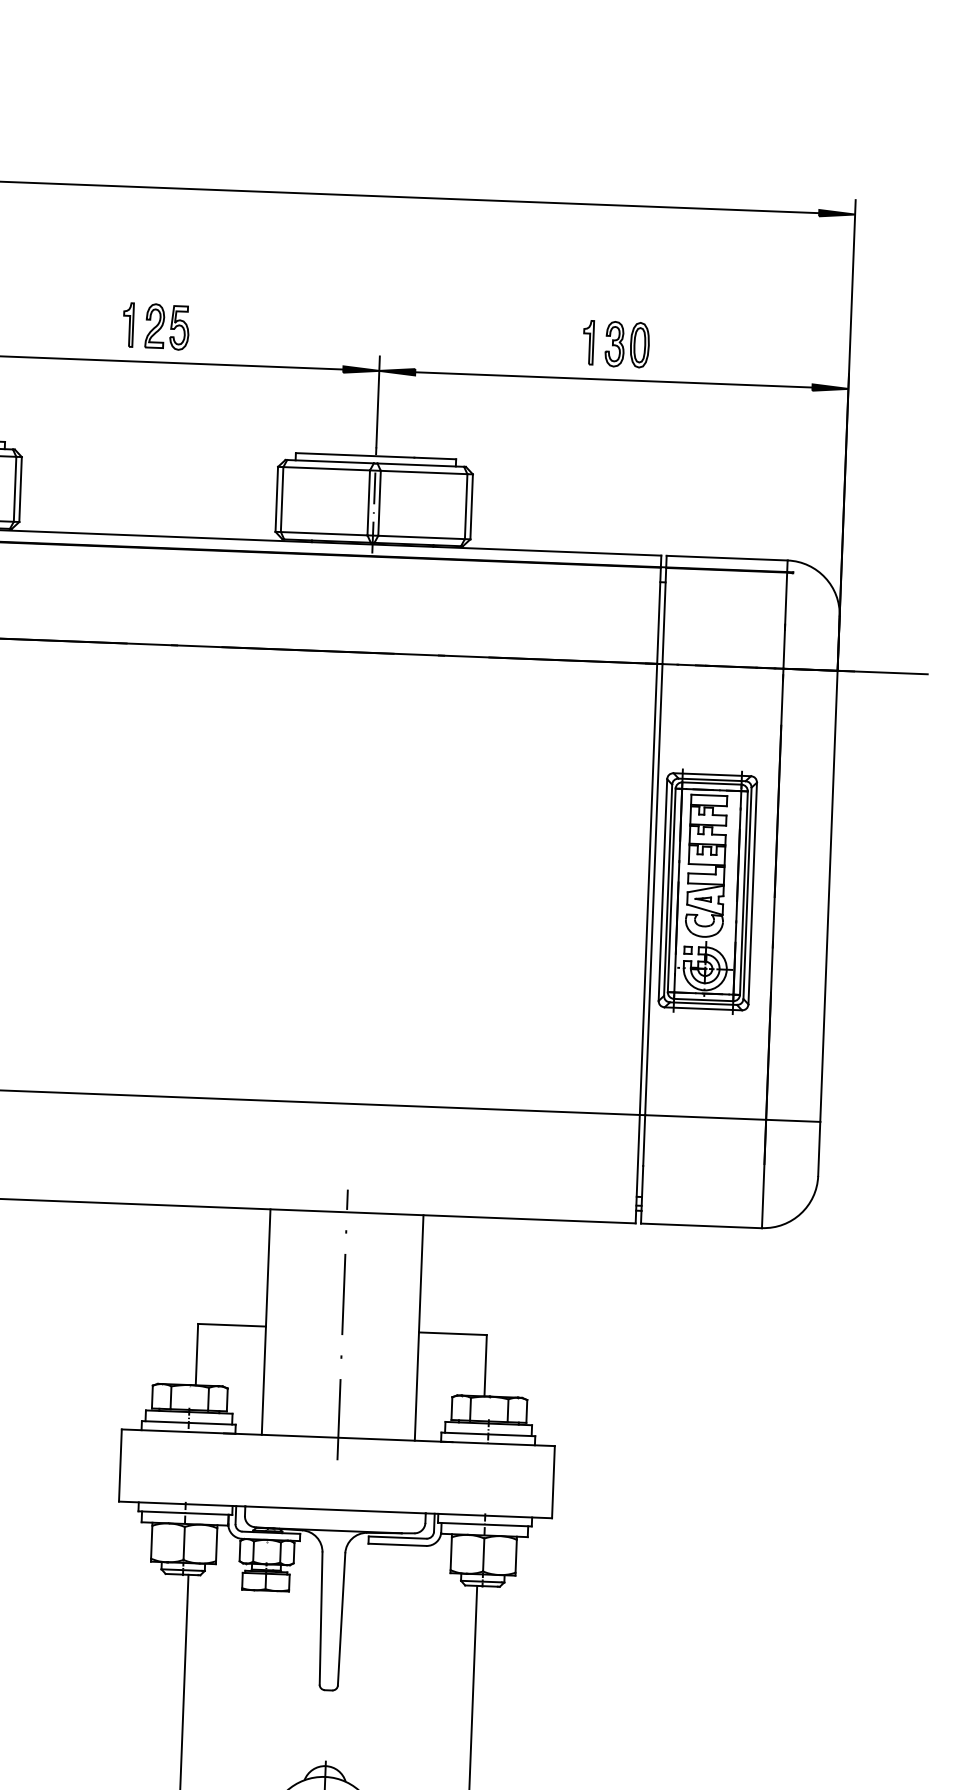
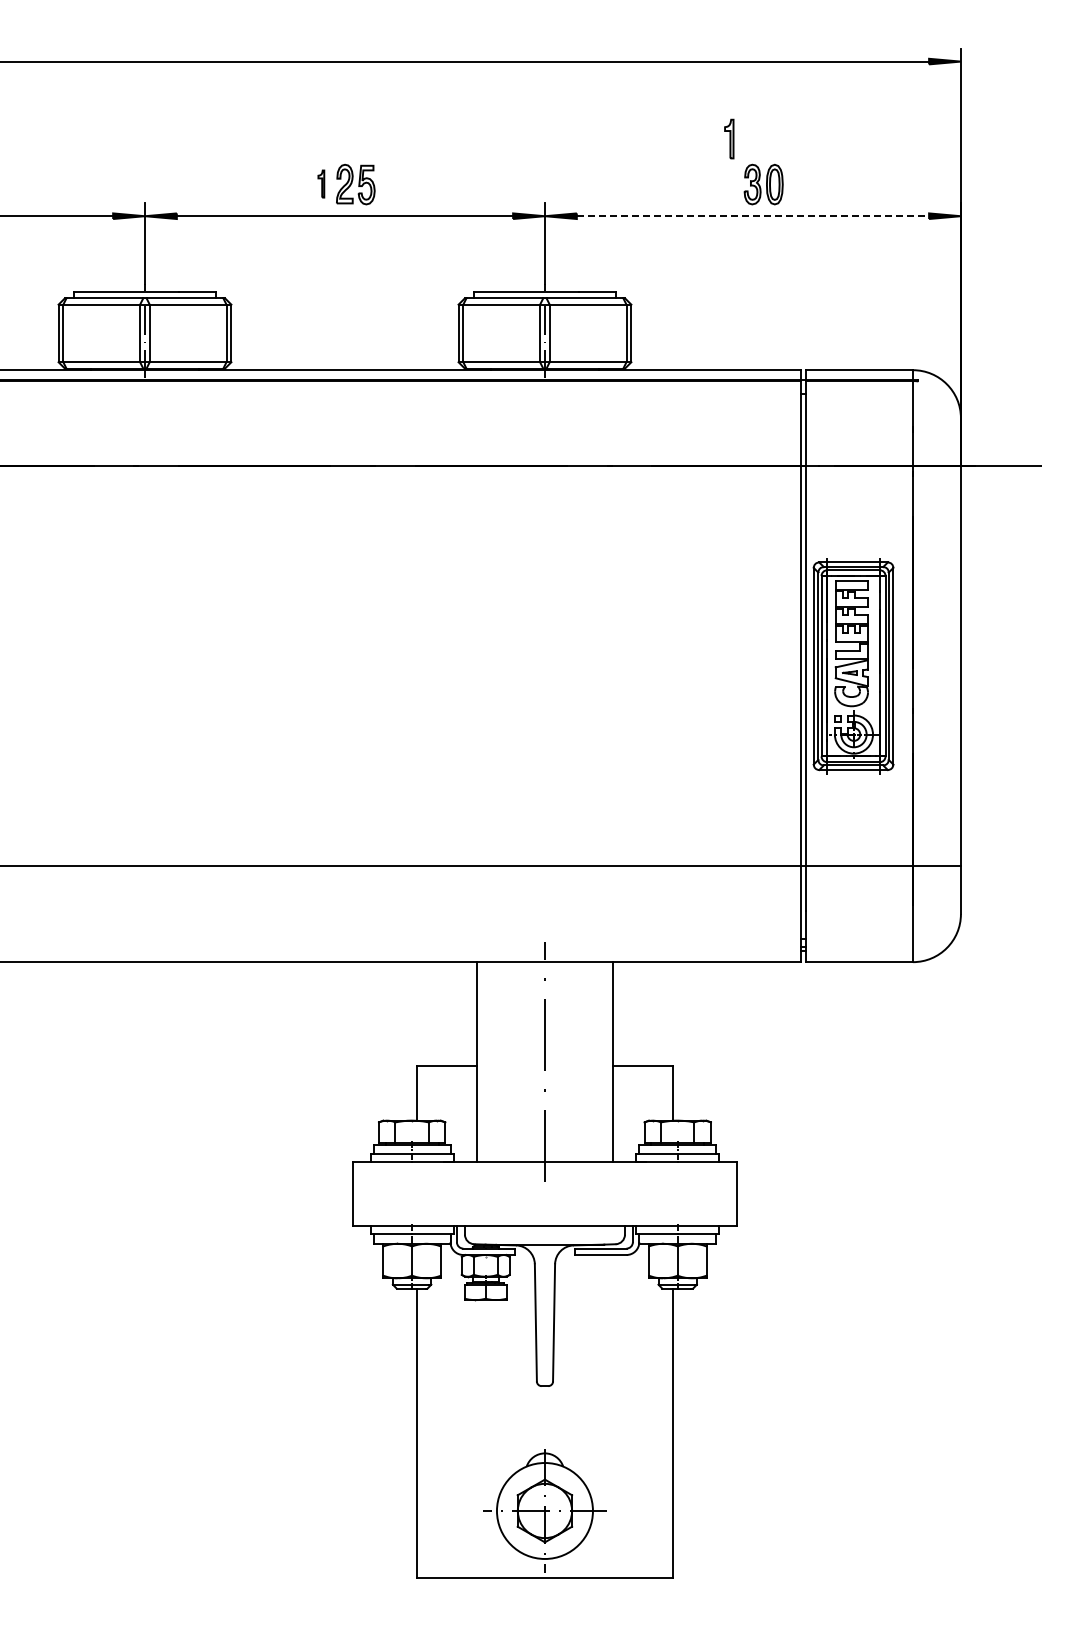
part: (128, 324) -> (321, 183), size x0.7
part: (588, 341) -> (729, 138), moved
line: (614, 380) -> (753, 216), solid -> dashed

